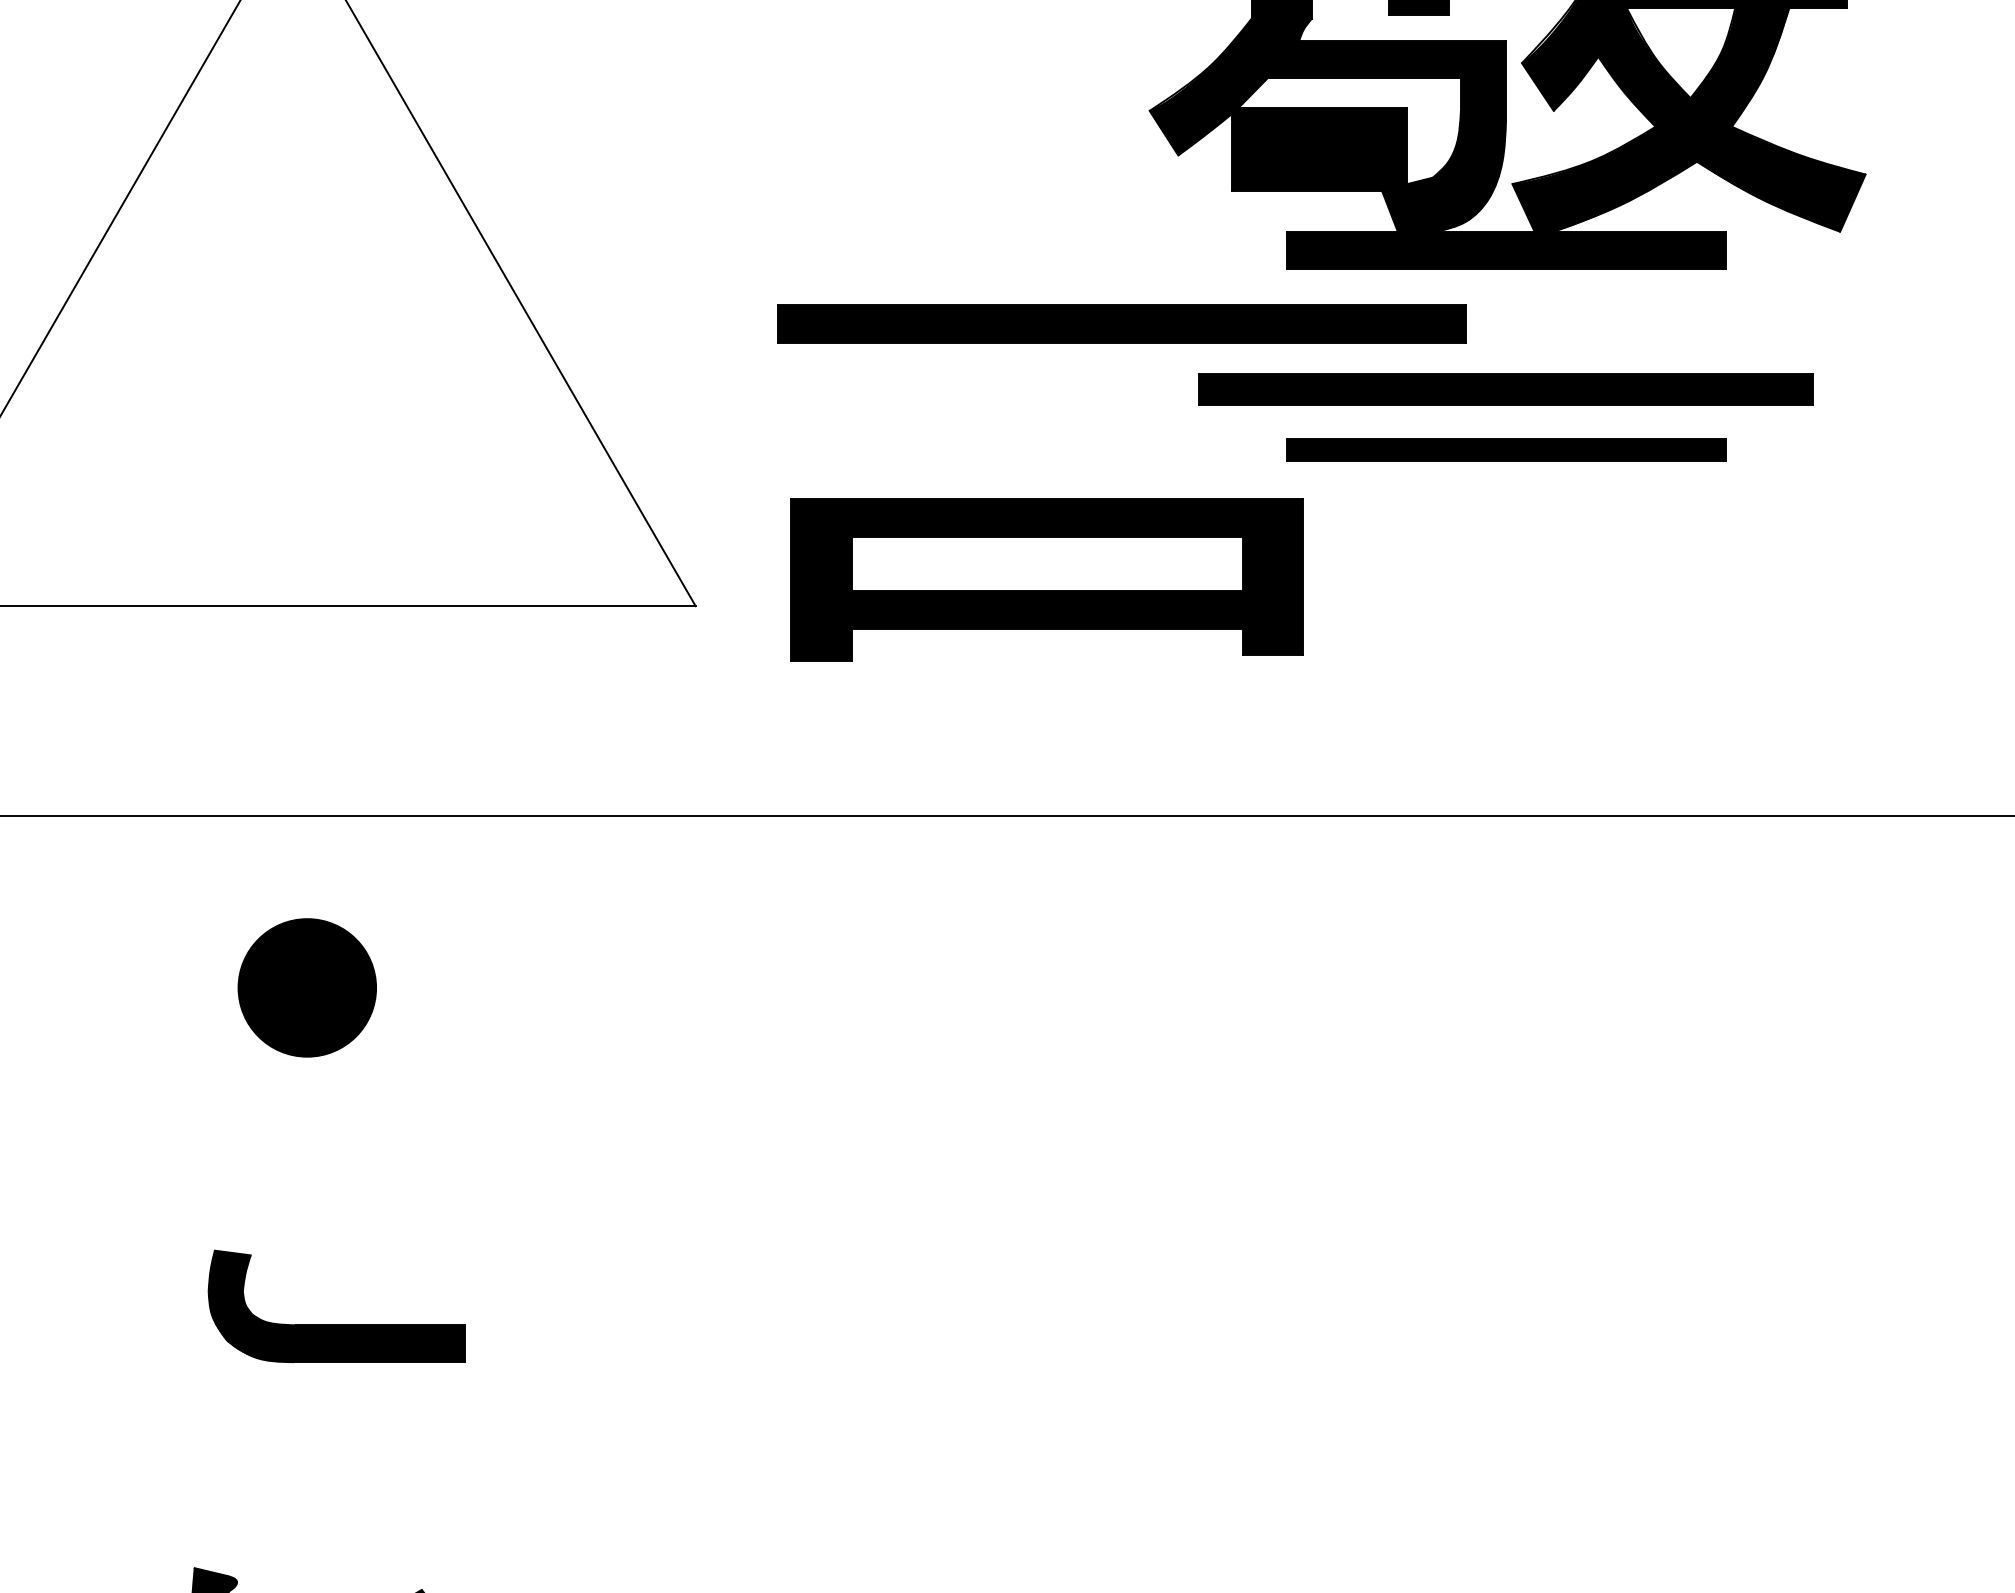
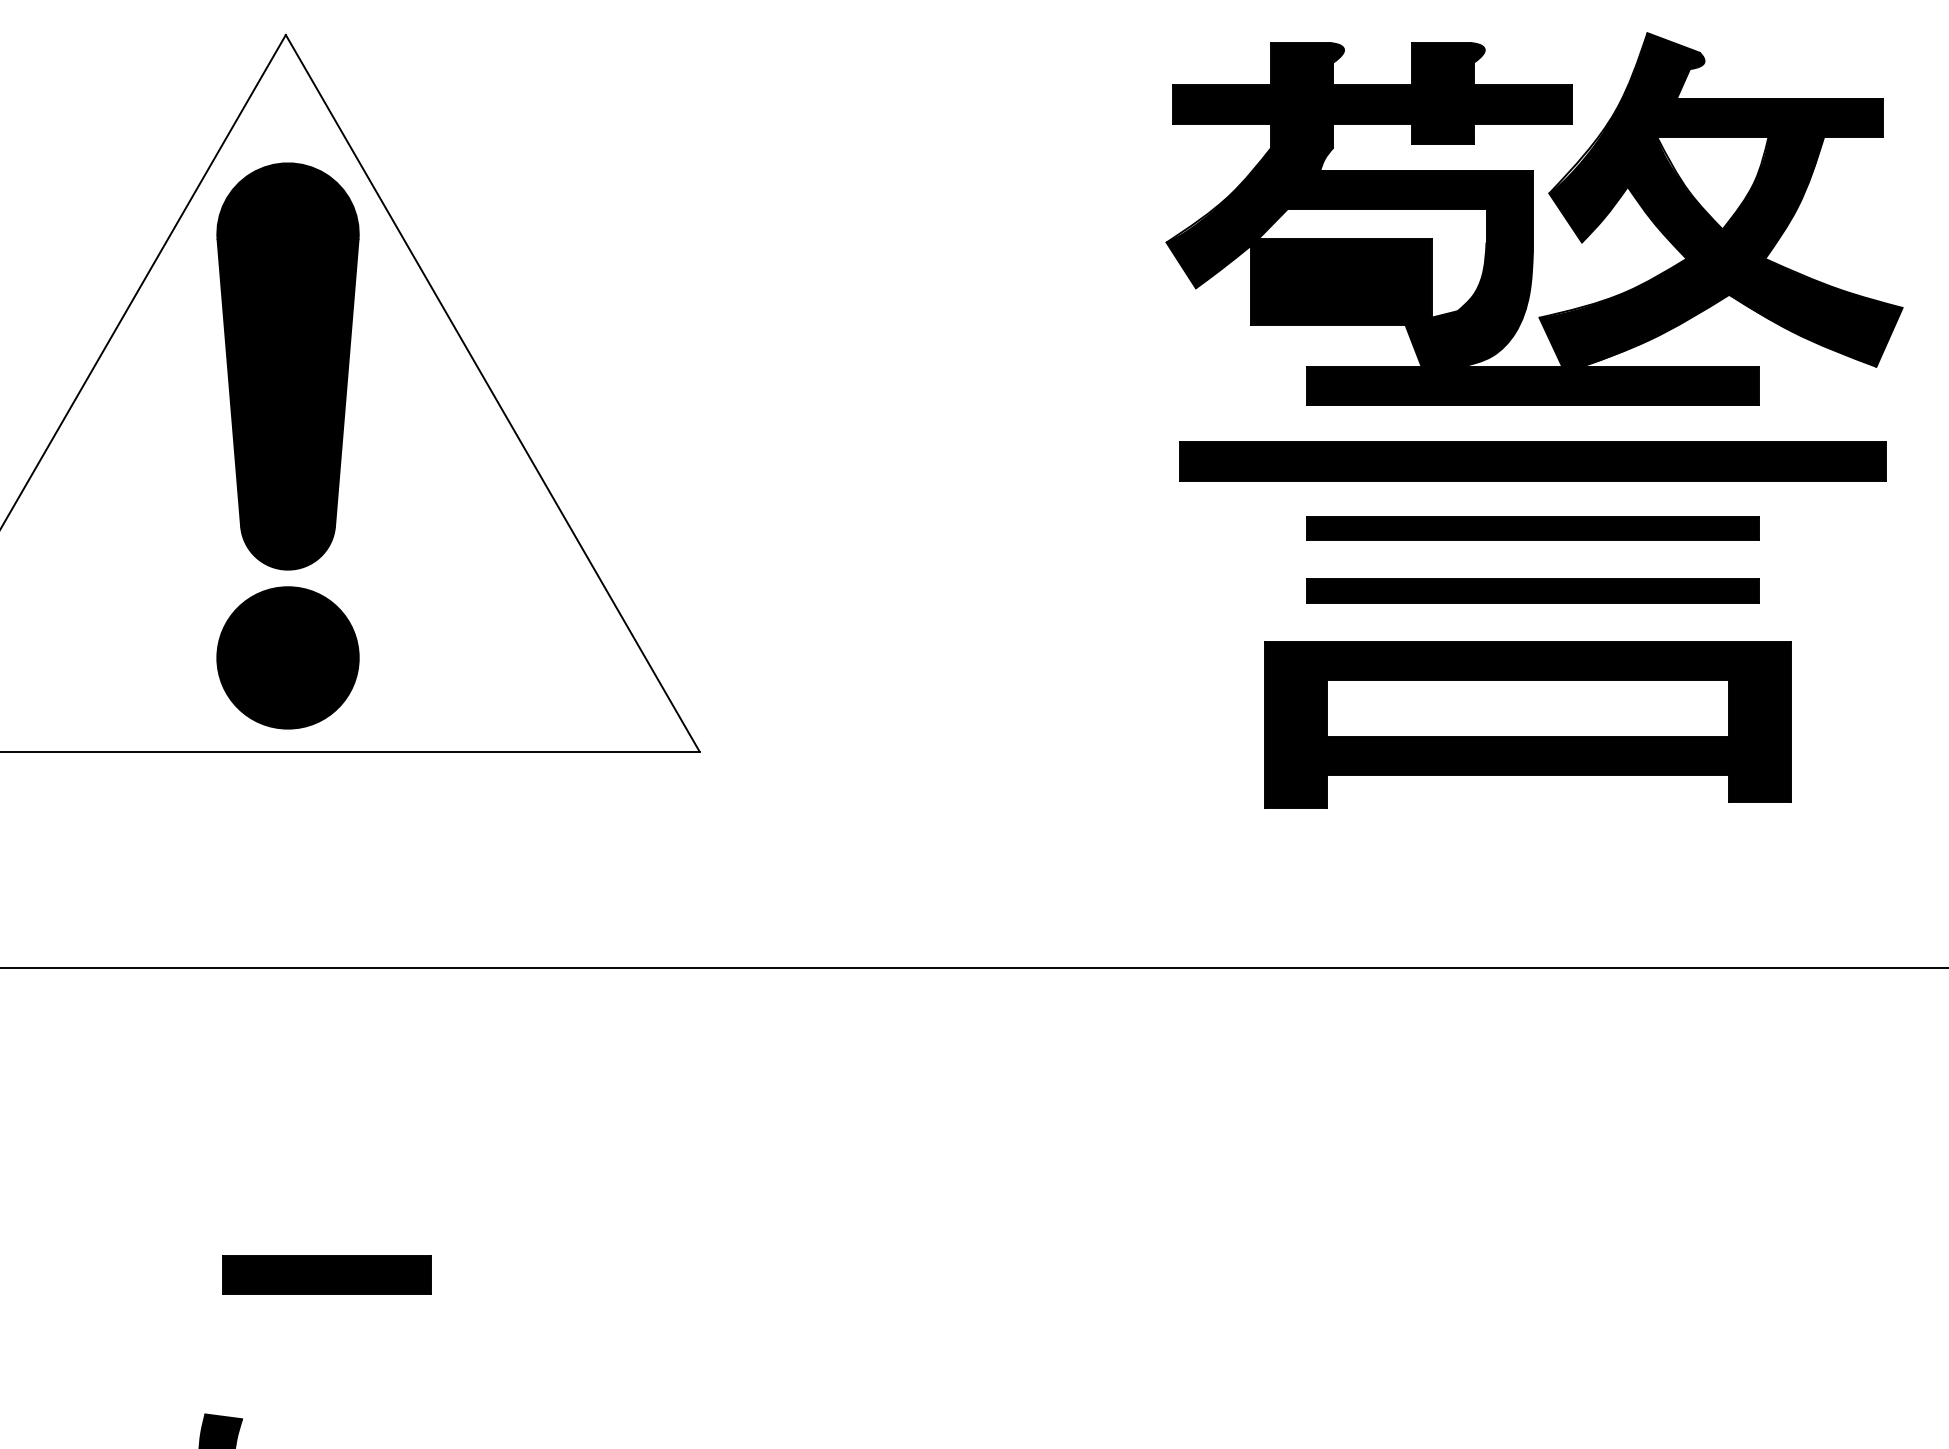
part: (294, 231) -> (287, 366), added
part: (1121, 323) -> (1532, 461), moved
part: (1506, 389) -> (1533, 528), size x0.71
part: (1046, 579) -> (1527, 724), moved
part: (306, 987) -> (287, 657), moved
part: (332, 1115) -> (326, 1275), added

